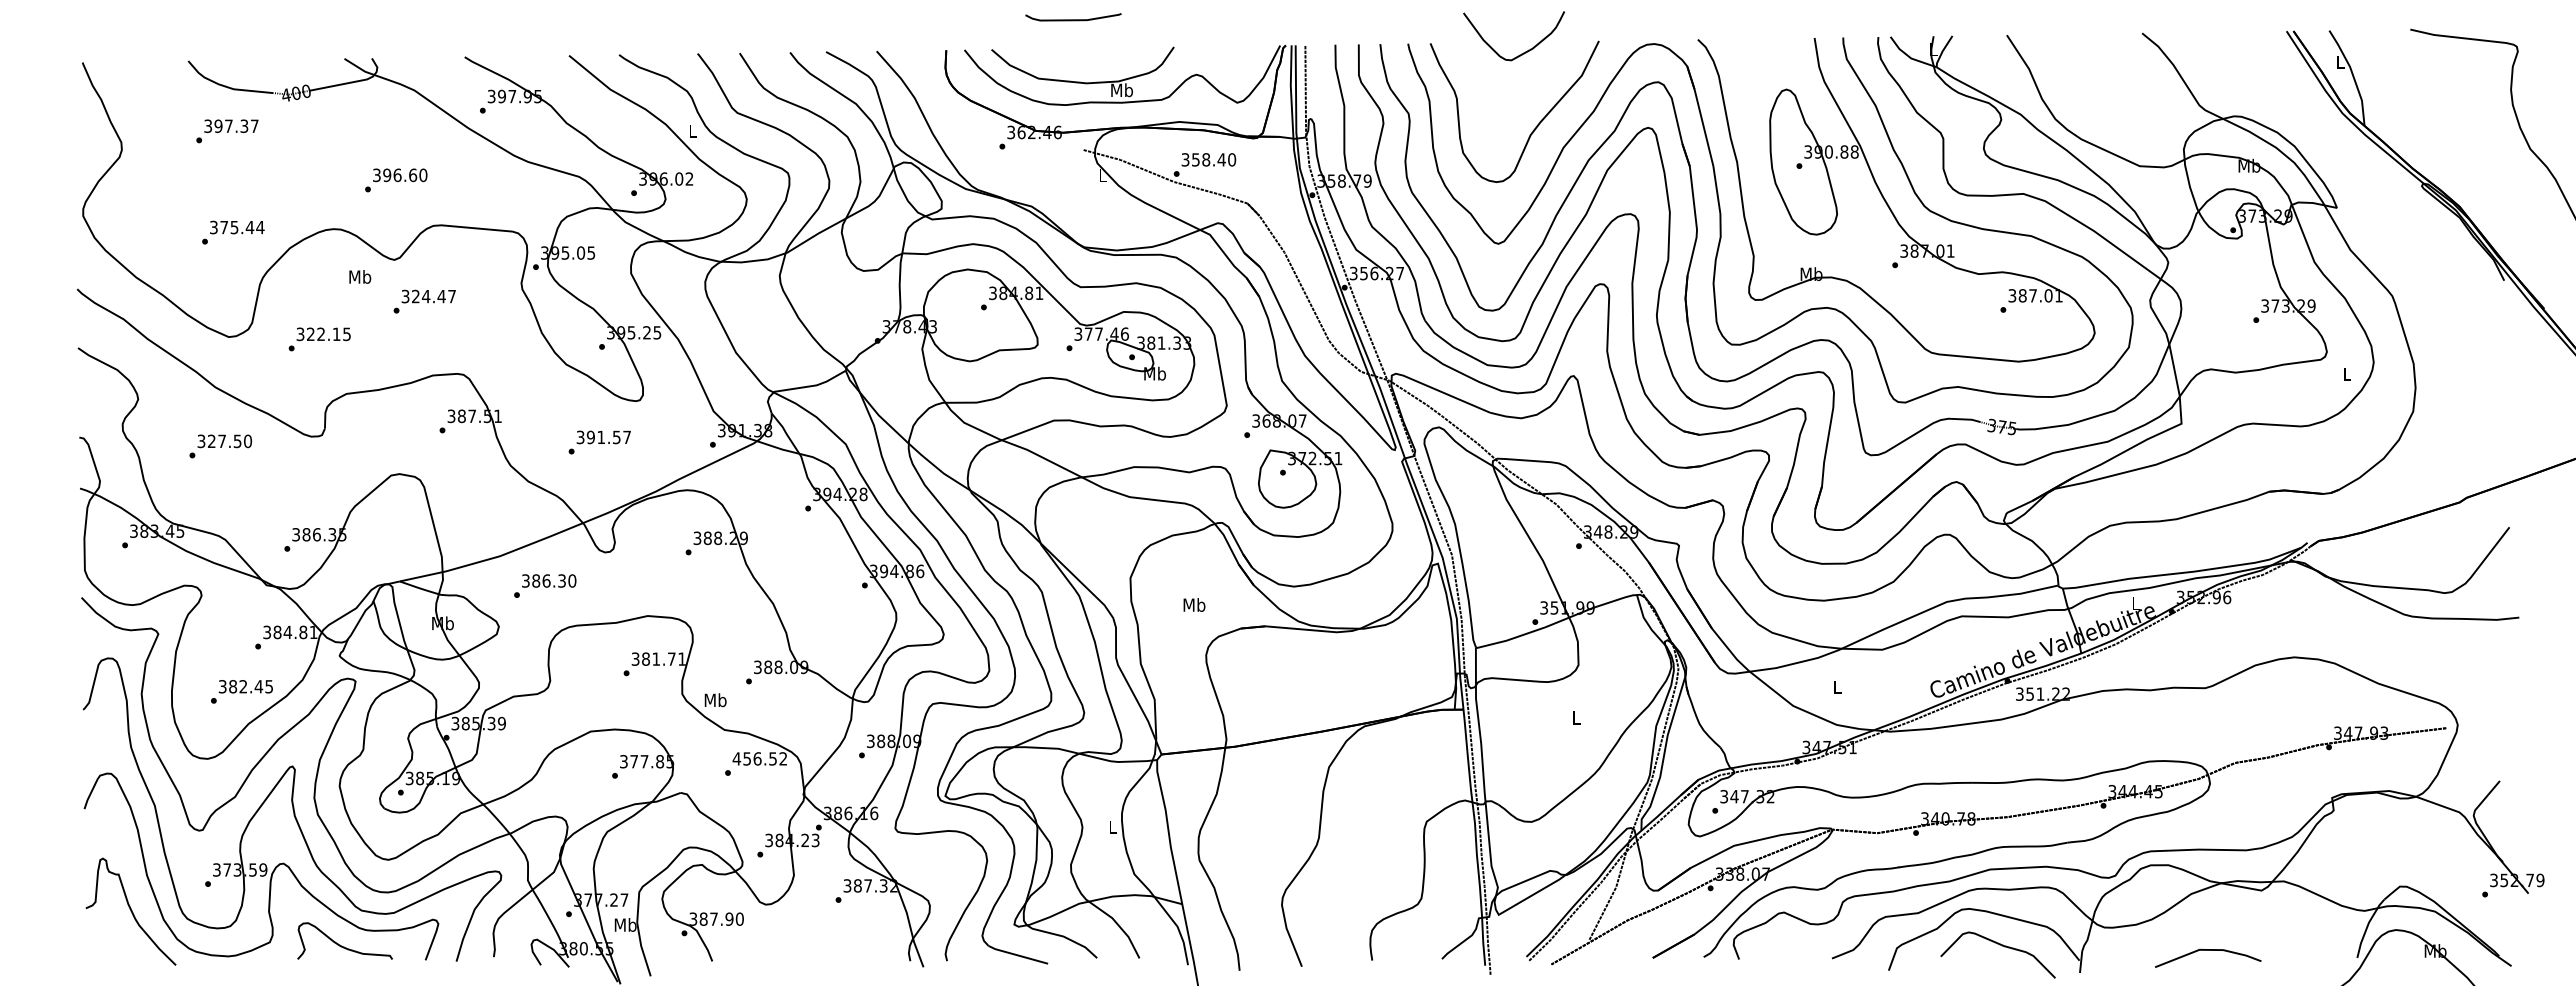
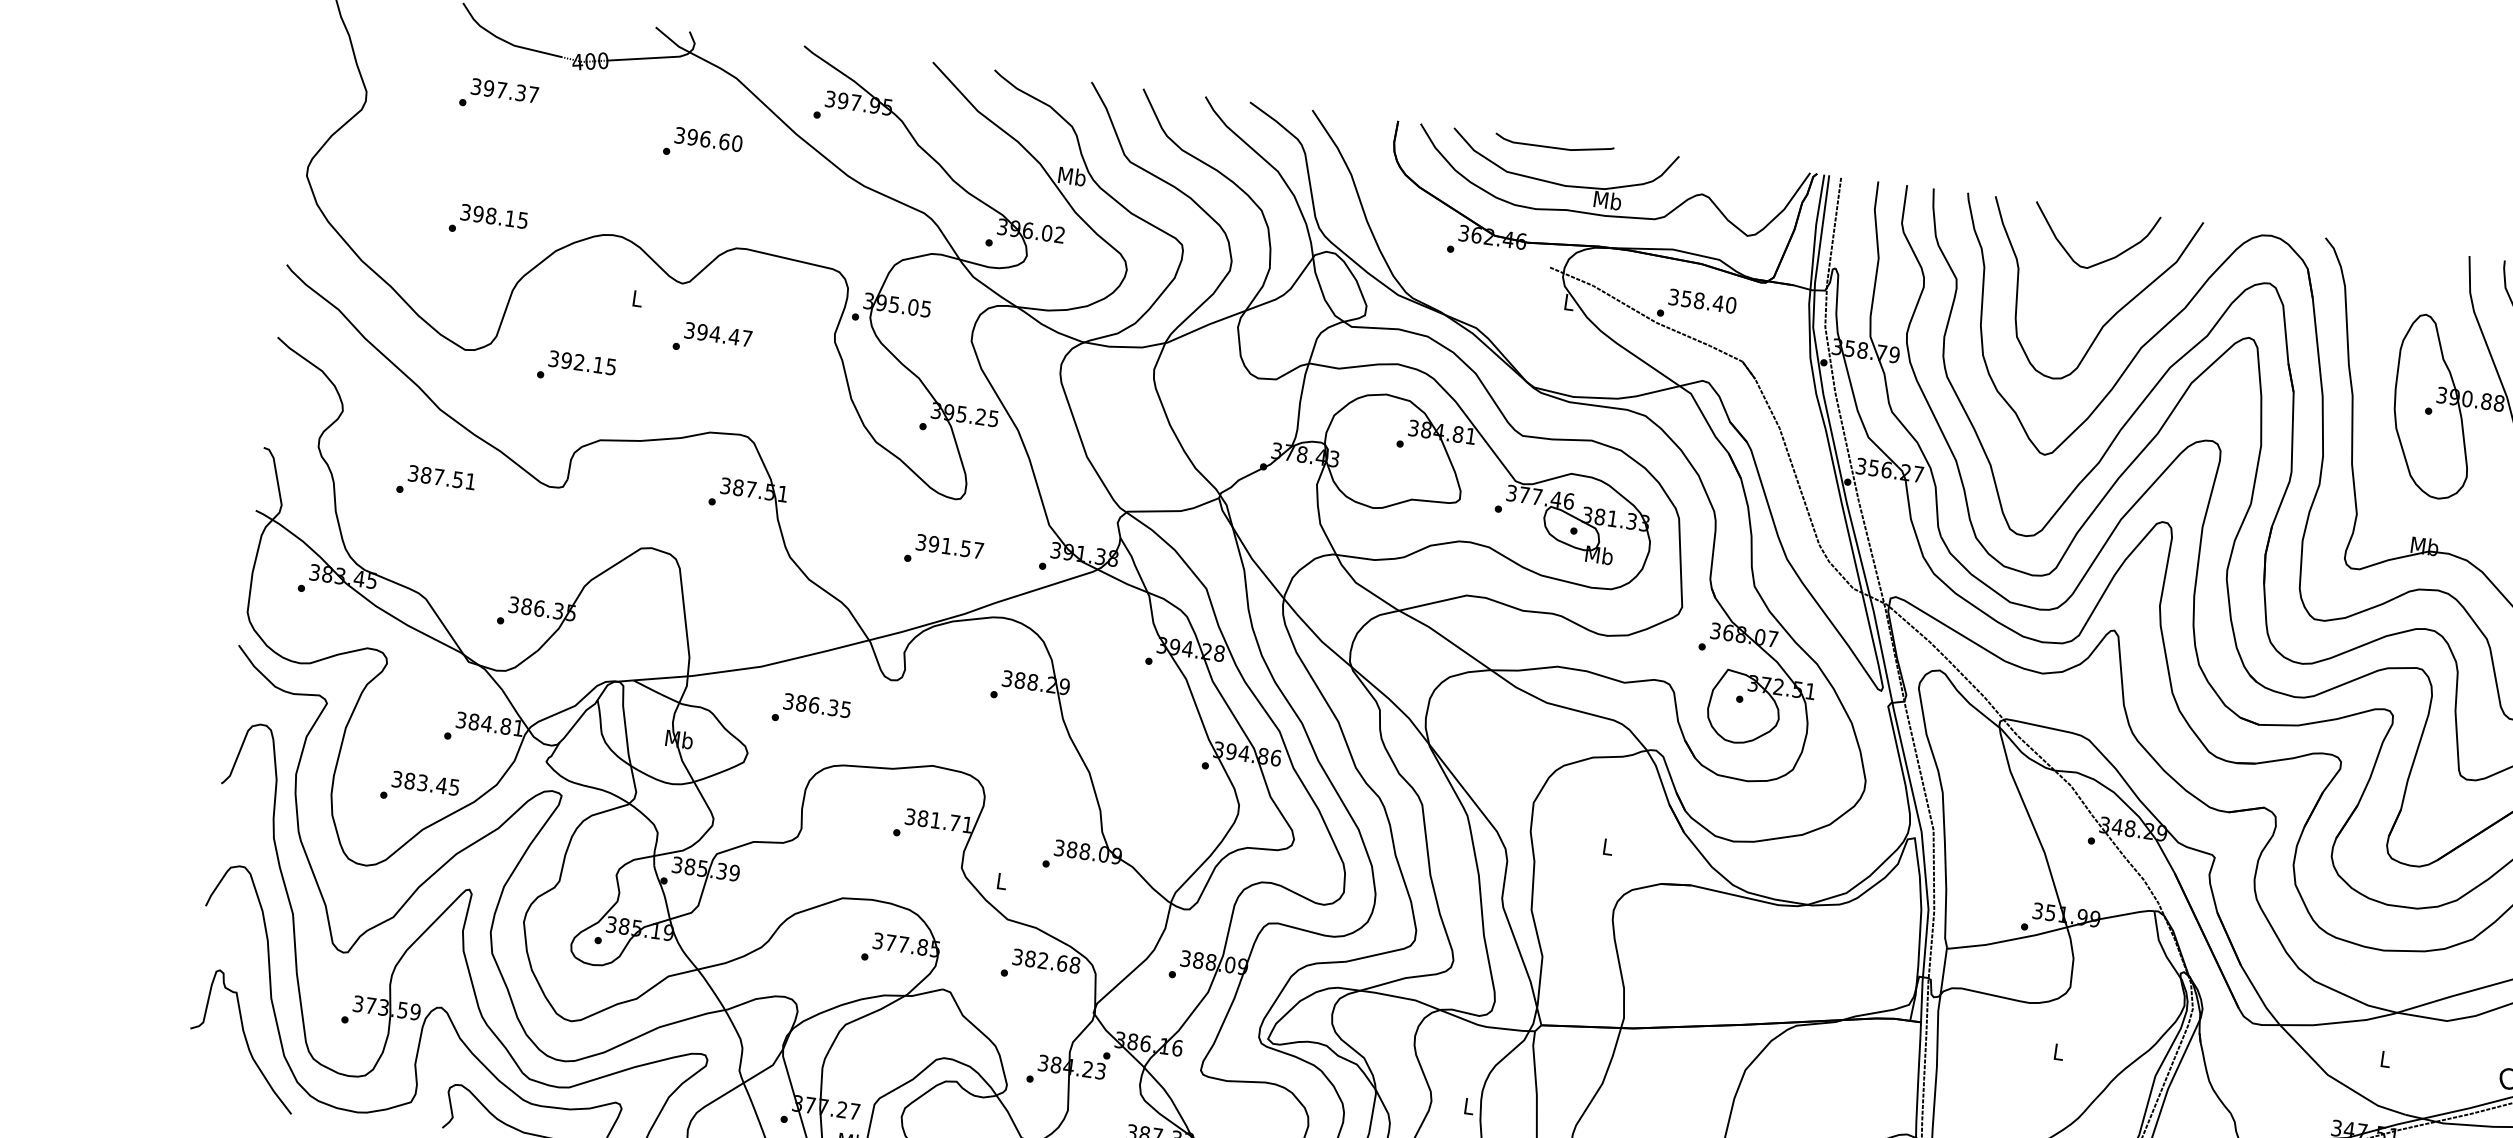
curve: (1073, 19) -> (1554, 146), moved
curve: (1521, 53) -> (2100, 261), moved
text: (692, 130) -> (1071, 175), L -> Mb
text: (396, 180) -> (703, 145), moved
text: (242, 227) -> (501, 217), 375.44 -> 398.15
text: (360, 276) -> (637, 298), Mb -> L
text: (415, 296) -> (702, 332), 324.47 -> 394.47
text: (310, 334) -> (566, 360), 322.15 -> 392.15
text: (229, 441) -> (447, 478), 327.50 -> 387.51
text: (599, 442) -> (943, 552), moved
text: (572, 580) -> (846, 709), 386.30 -> 386.35
text: (1194, 604) -> (1607, 846), Mb -> L
text: (243, 686) -> (422, 782), 382.45 -> 383.45
text: (715, 700) -> (1001, 881), Mb -> L
text: (759, 758) -> (1045, 960), 456.52 -> 382.68

